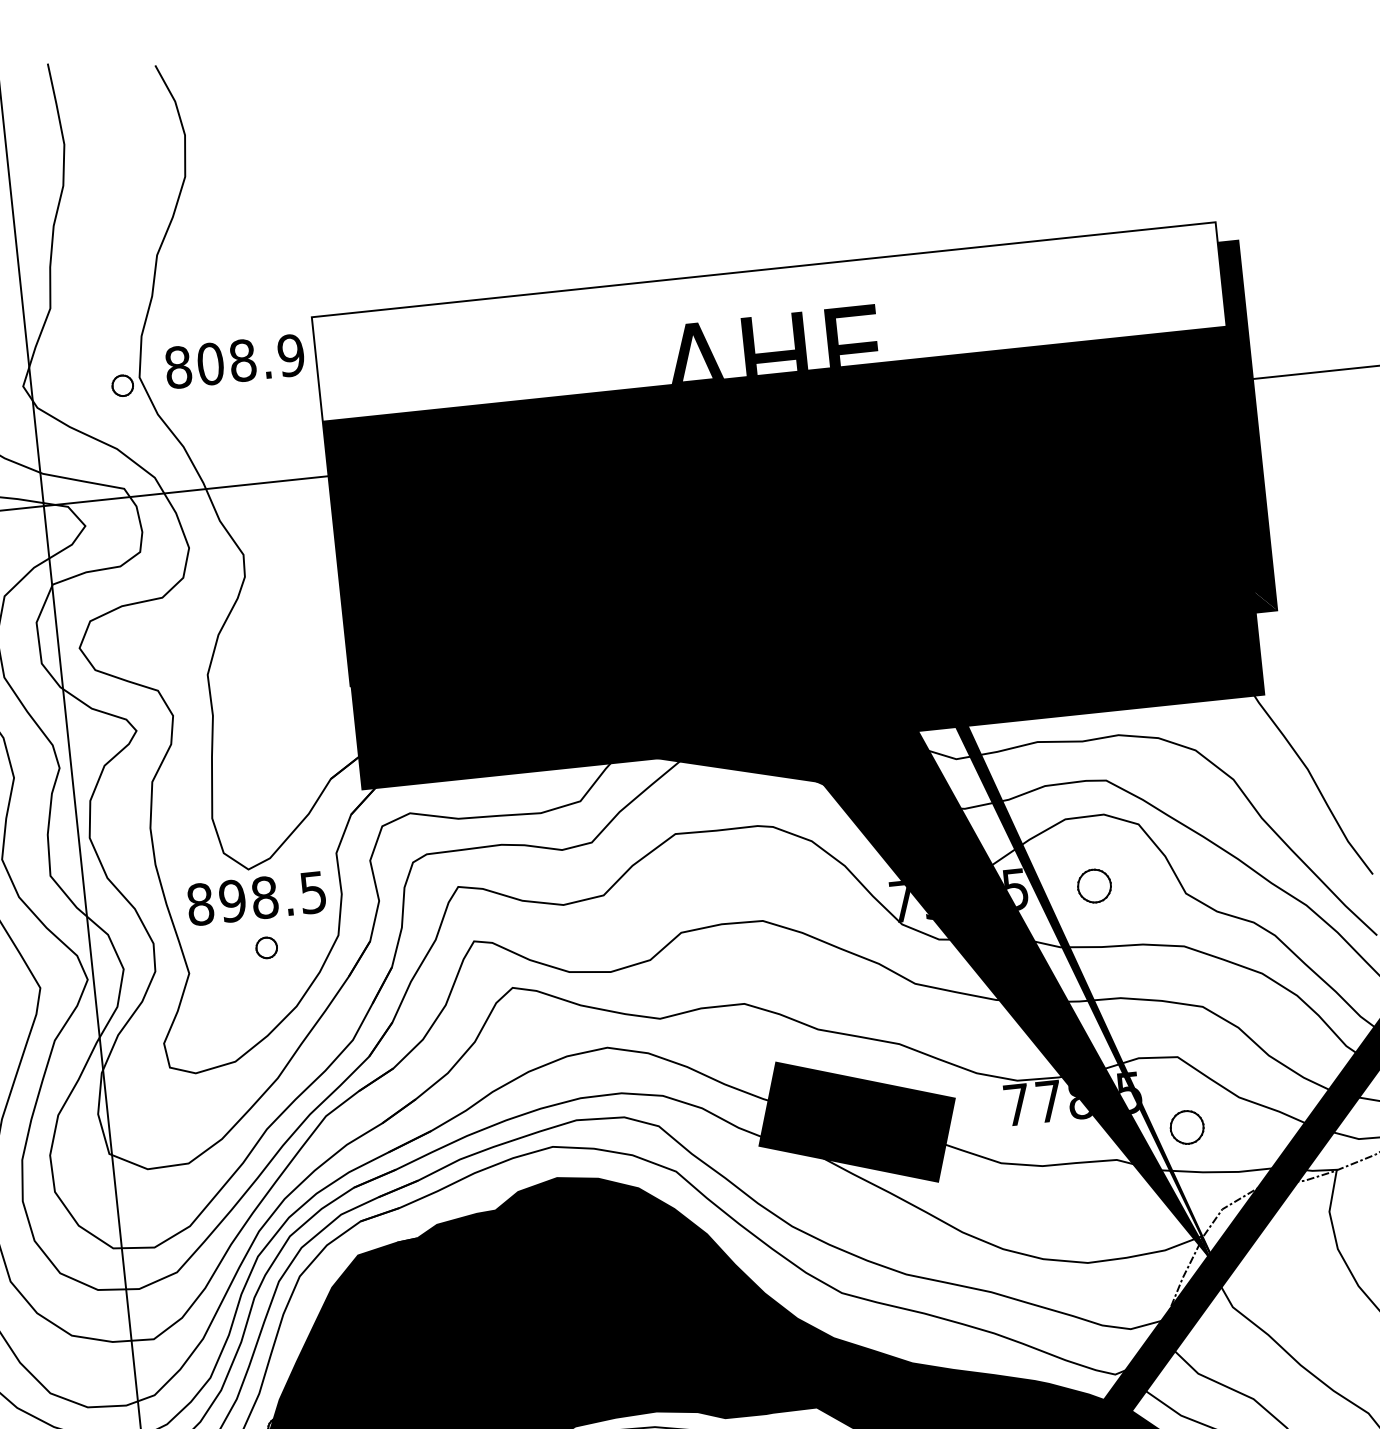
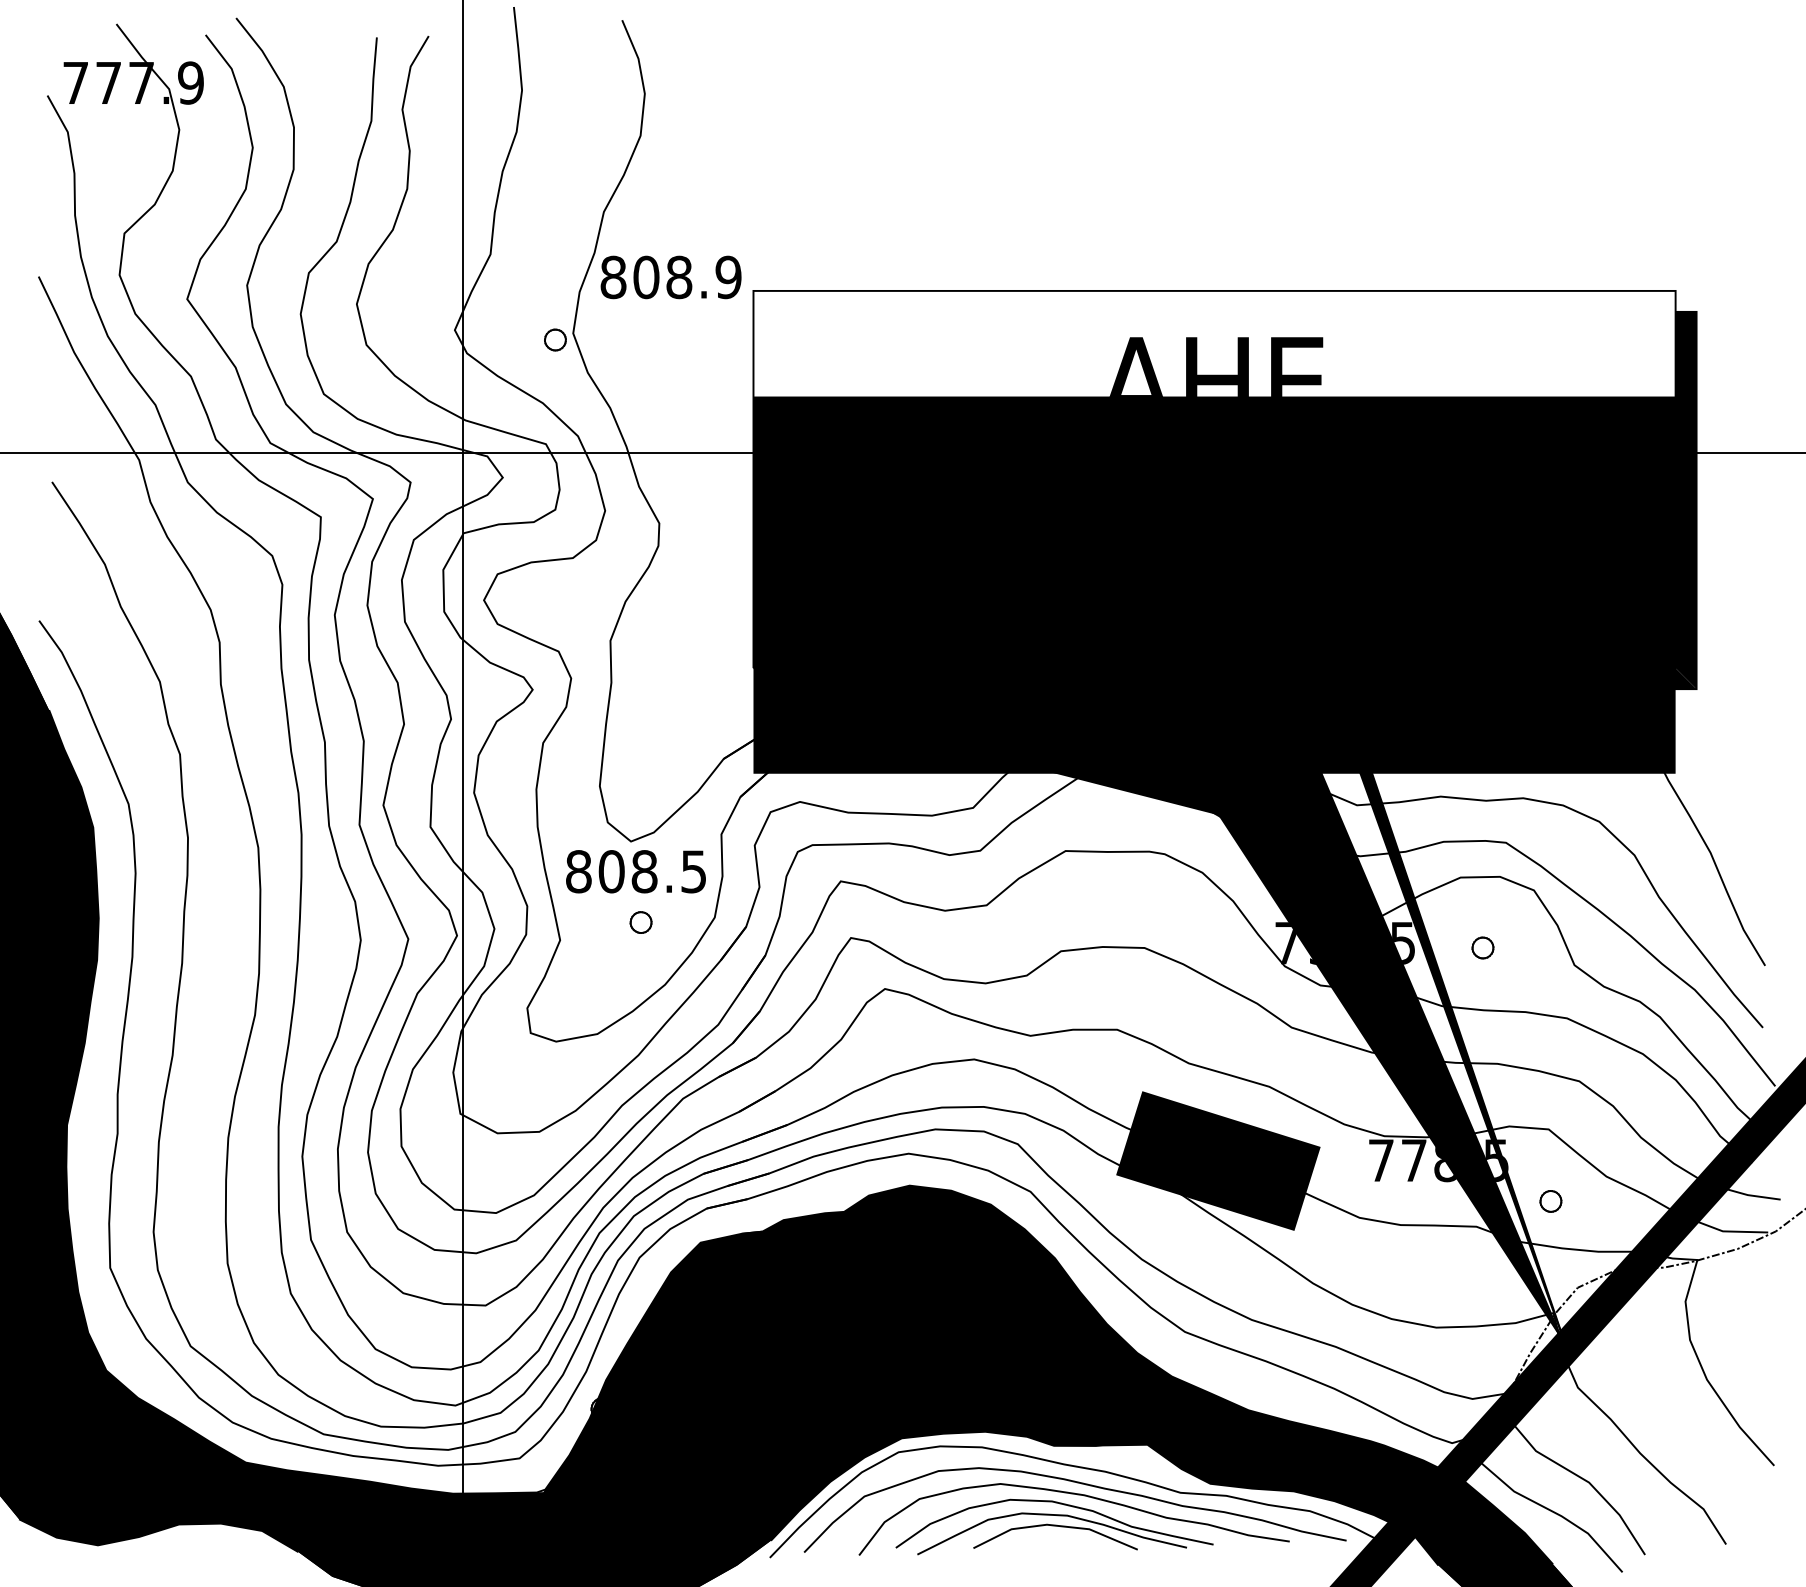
text: (234, 361) -> (670, 277), moved
part: (1093, 885) -> (1482, 947), size x0.62
text: (232, 900) -> (611, 871), 898.5 -> 808.5
part: (1186, 1127) -> (1550, 1201), size x0.62

